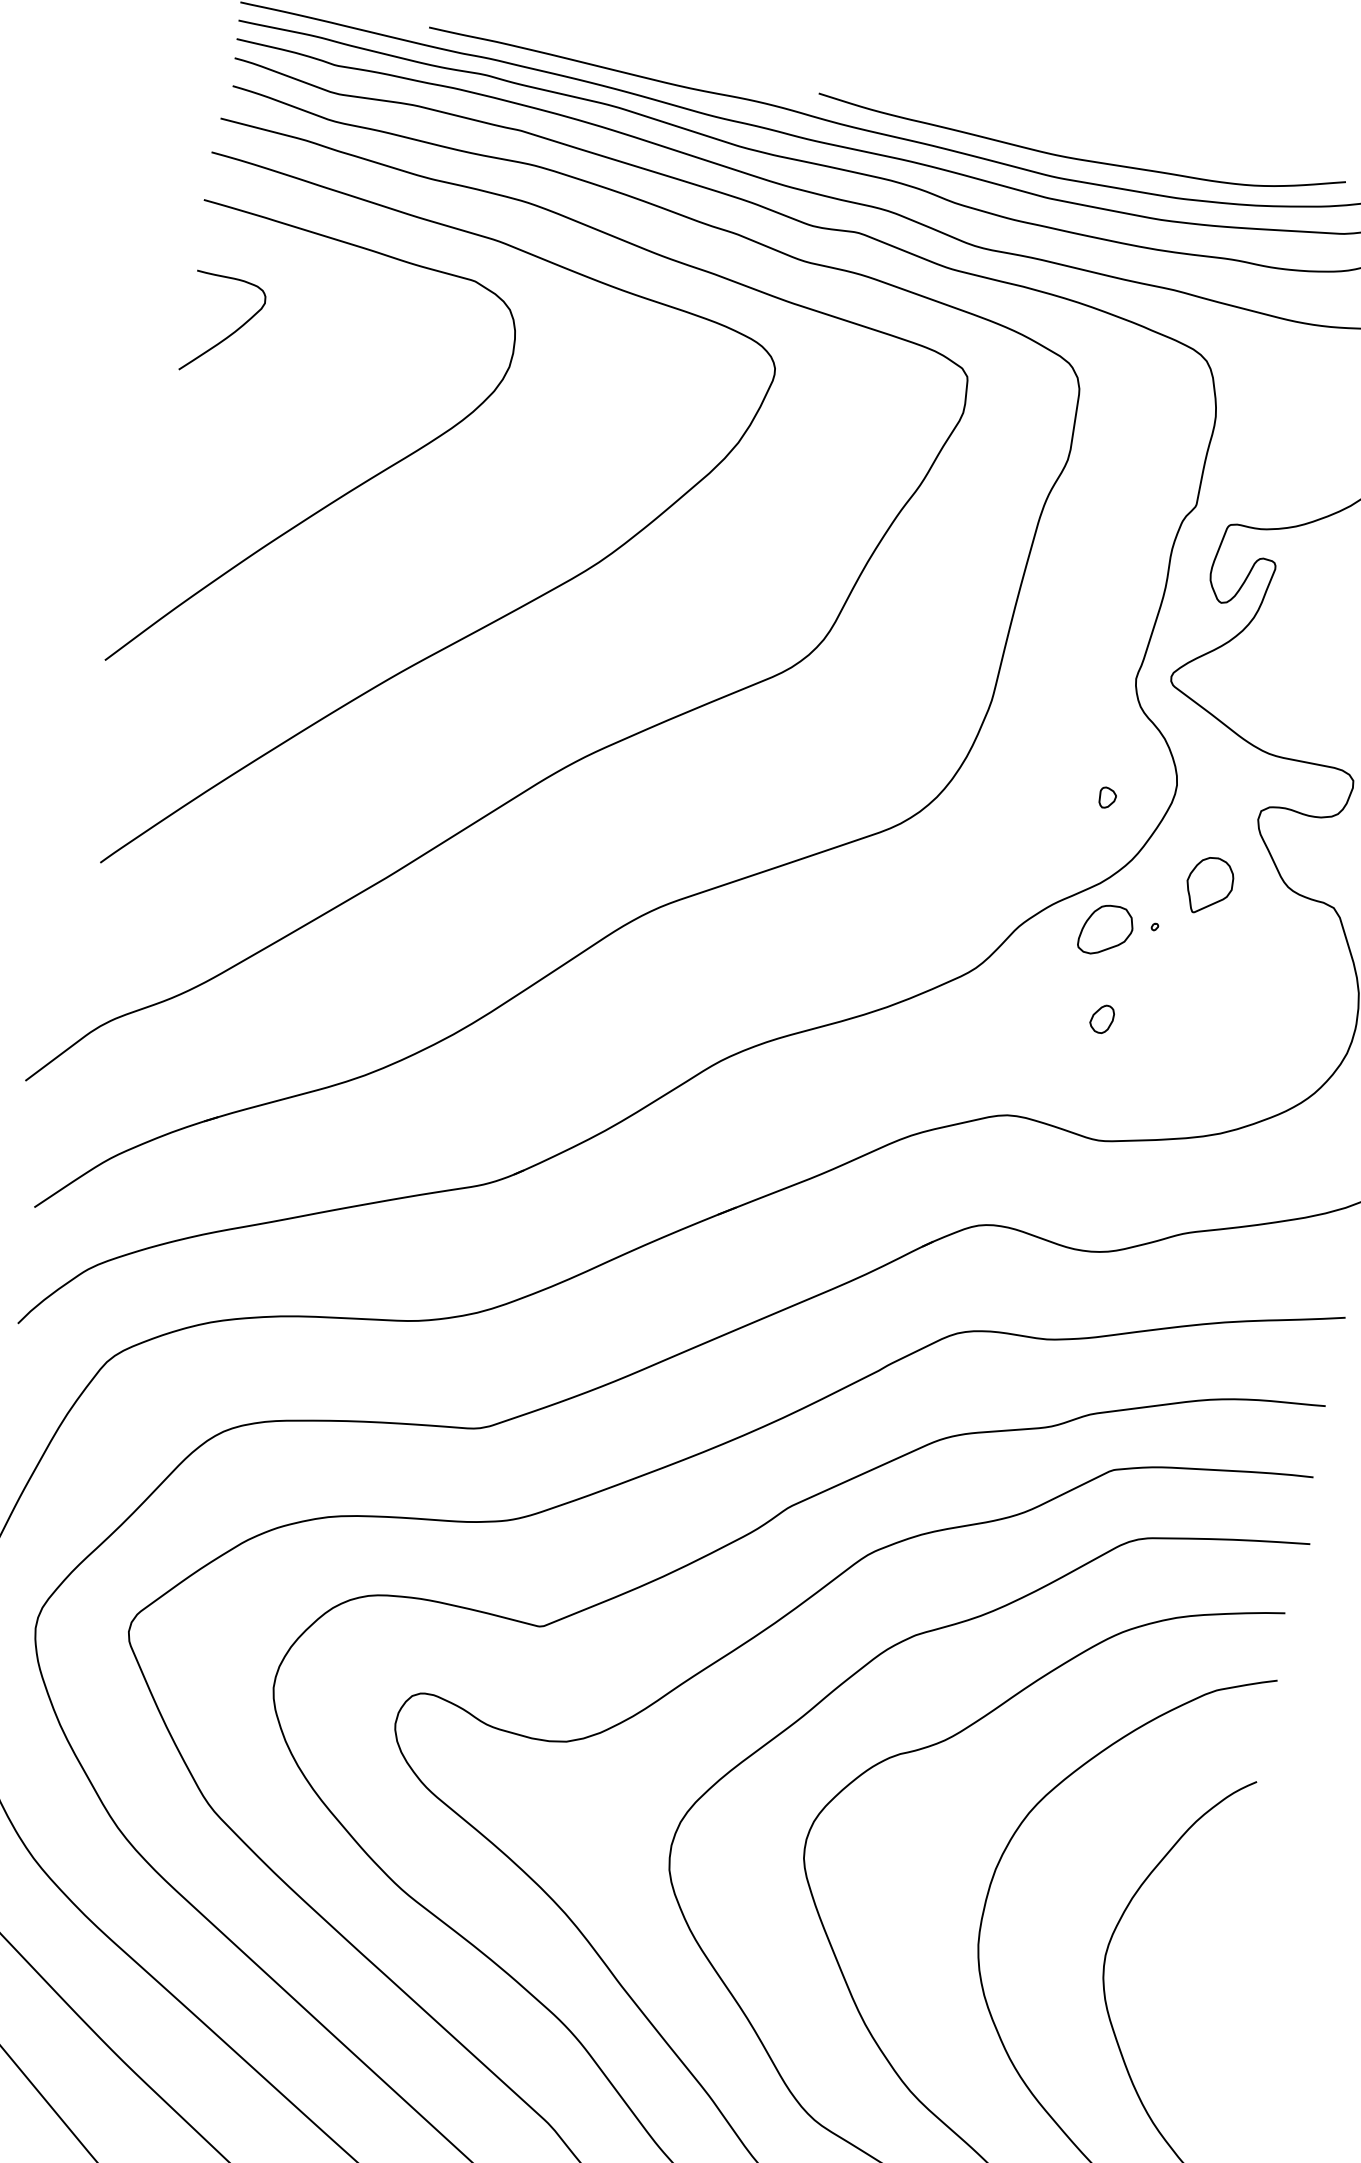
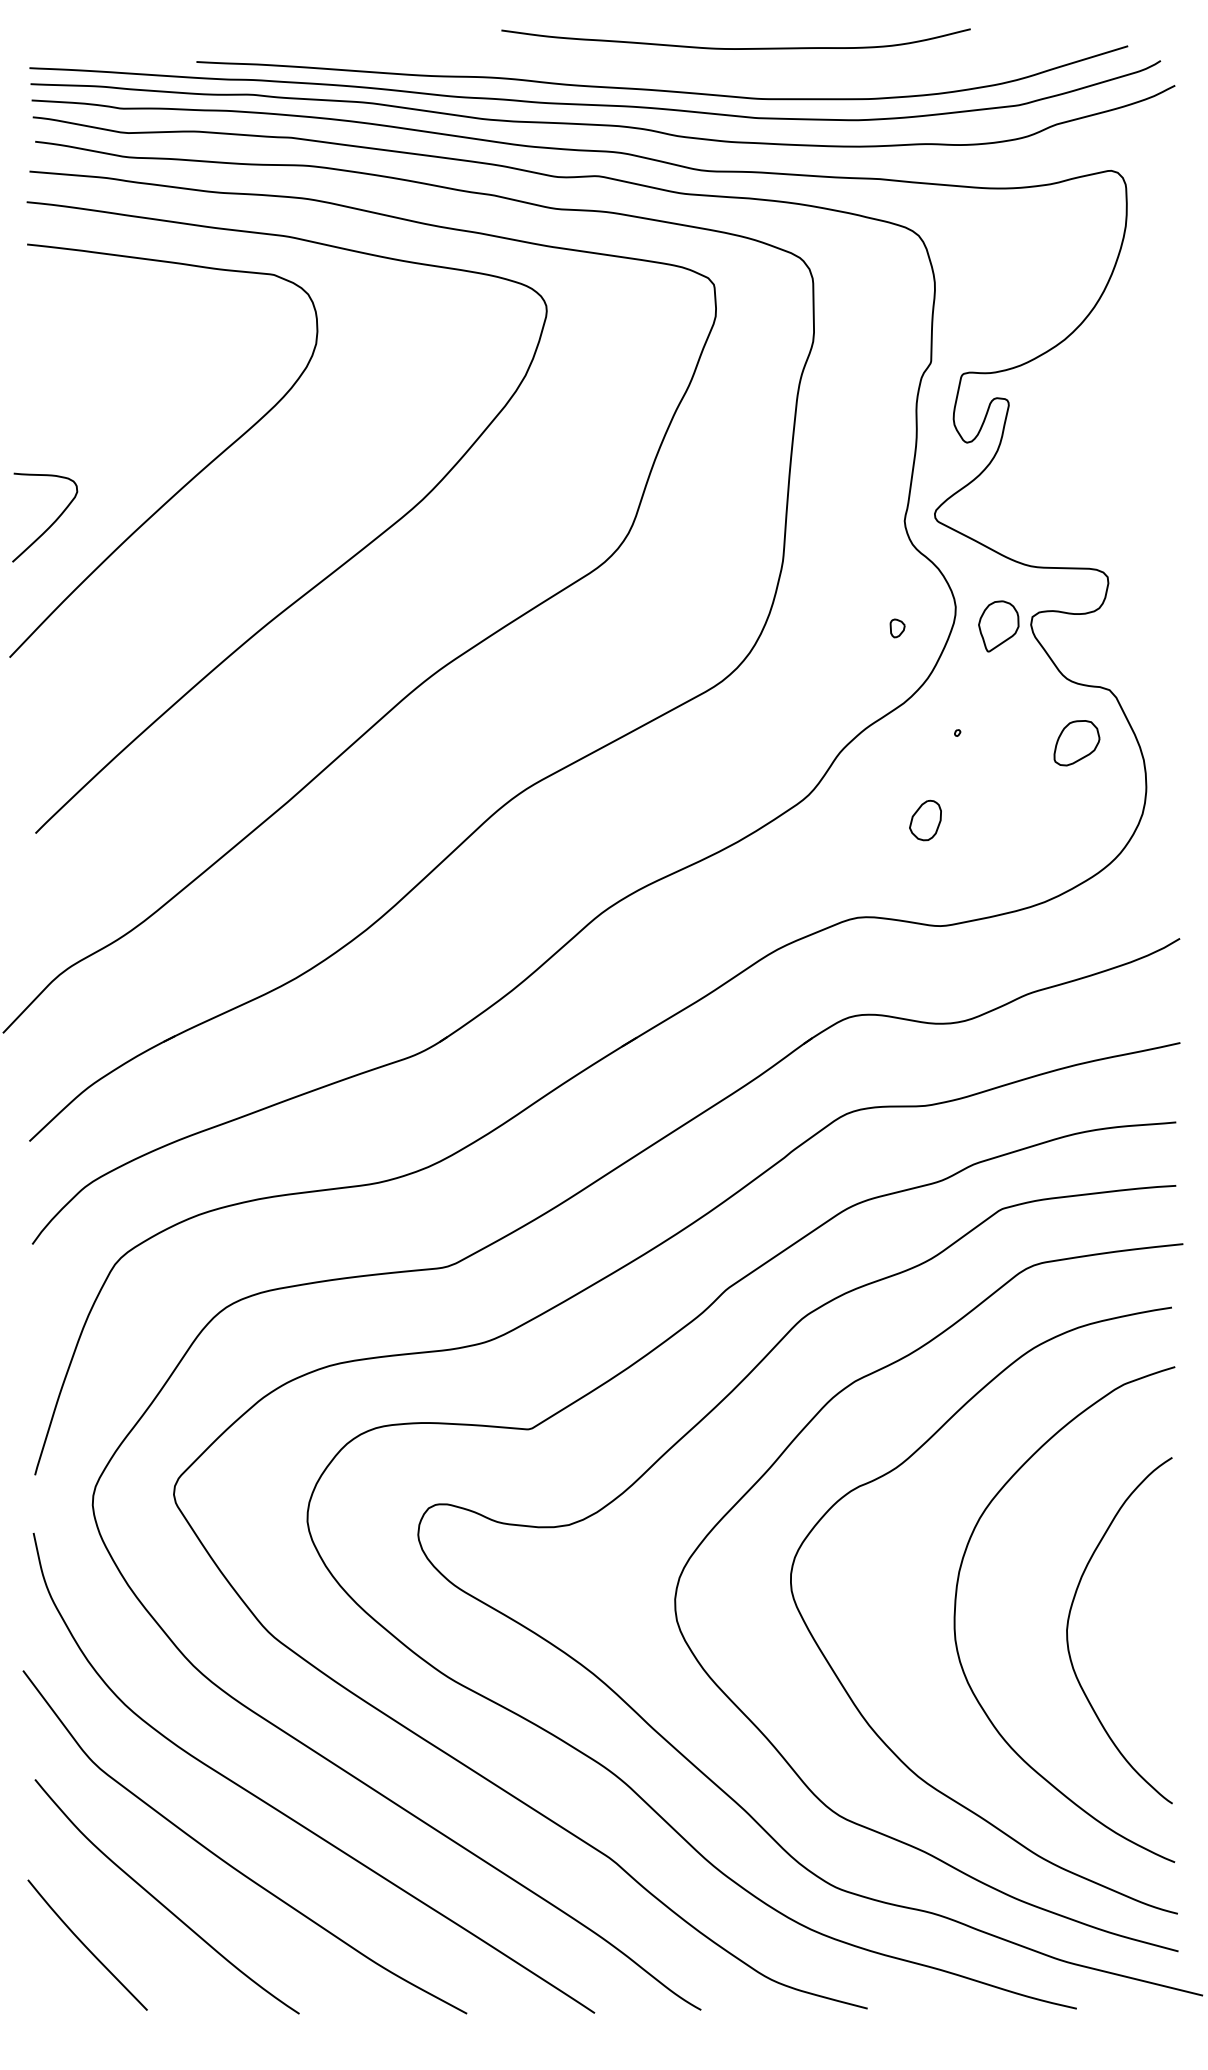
curve: (1078, 158) -> (735, 48), moved
curve: (229, 333) -> (51, 523), moved
part: (1209, 885) -> (998, 626), moved
part: (1105, 930) -> (1076, 743), moved
part: (1102, 1019) -> (925, 820), size x1.6

